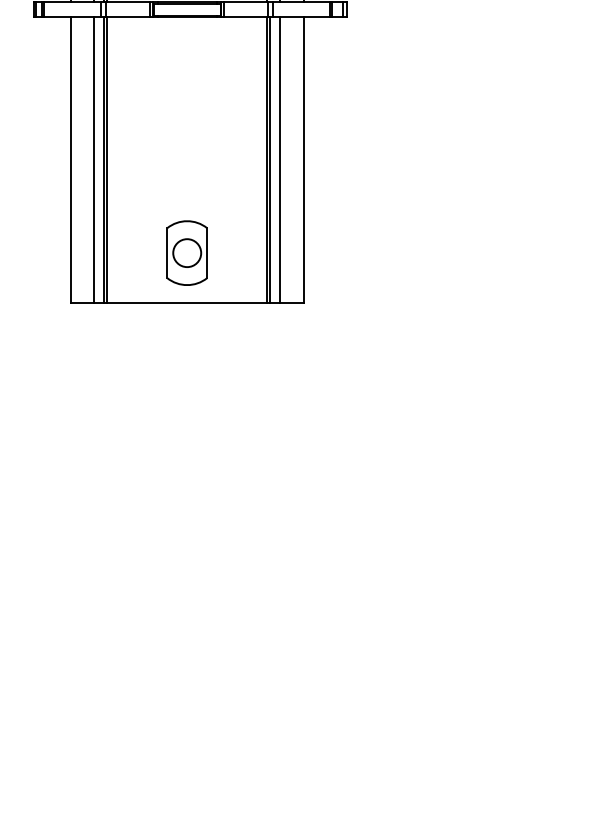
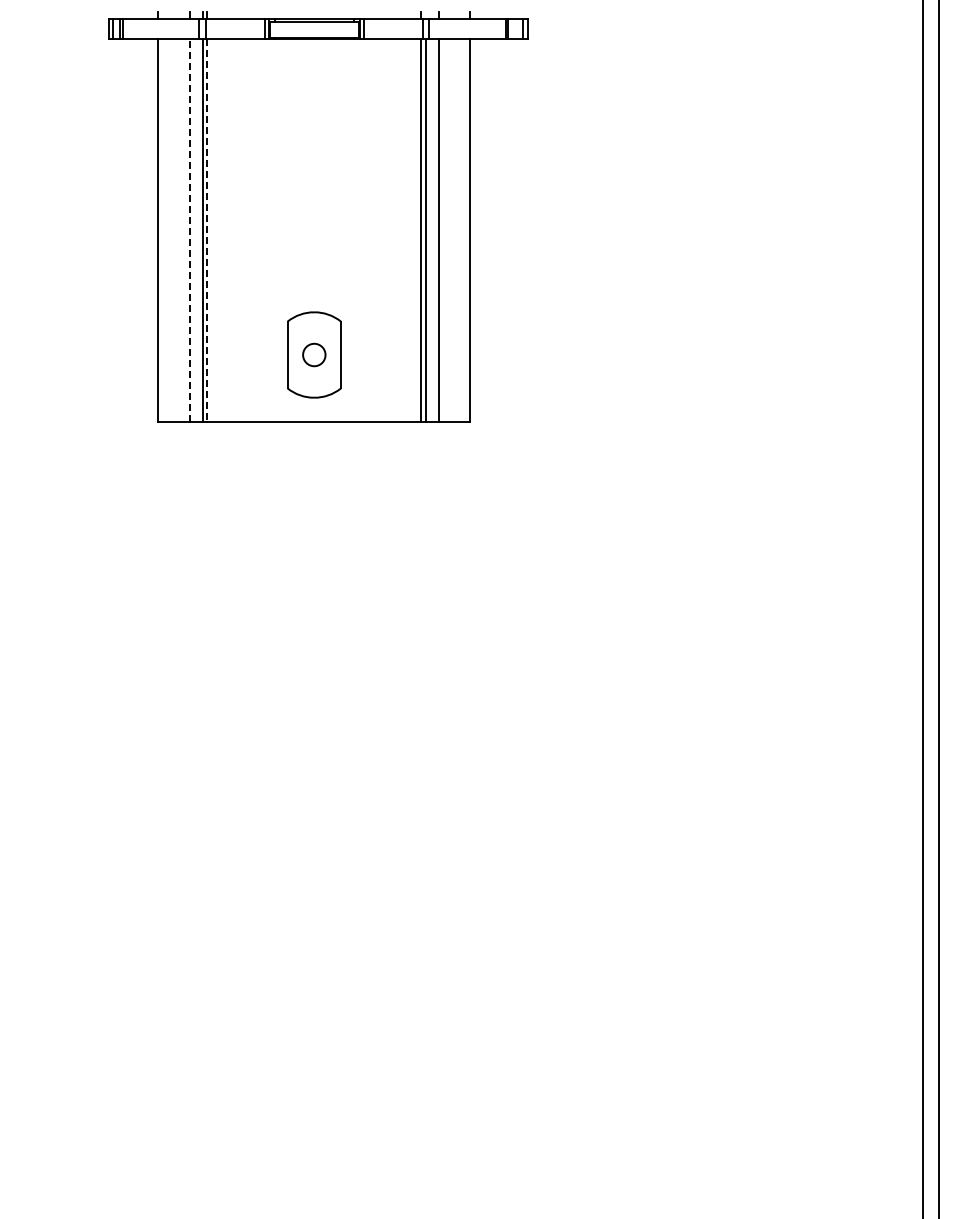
line: (93, 159) -> (189, 229), solid -> dashed
line: (107, 160) -> (207, 230), solid -> dashed
circle: (187, 252) -> (314, 354), size x0.6

